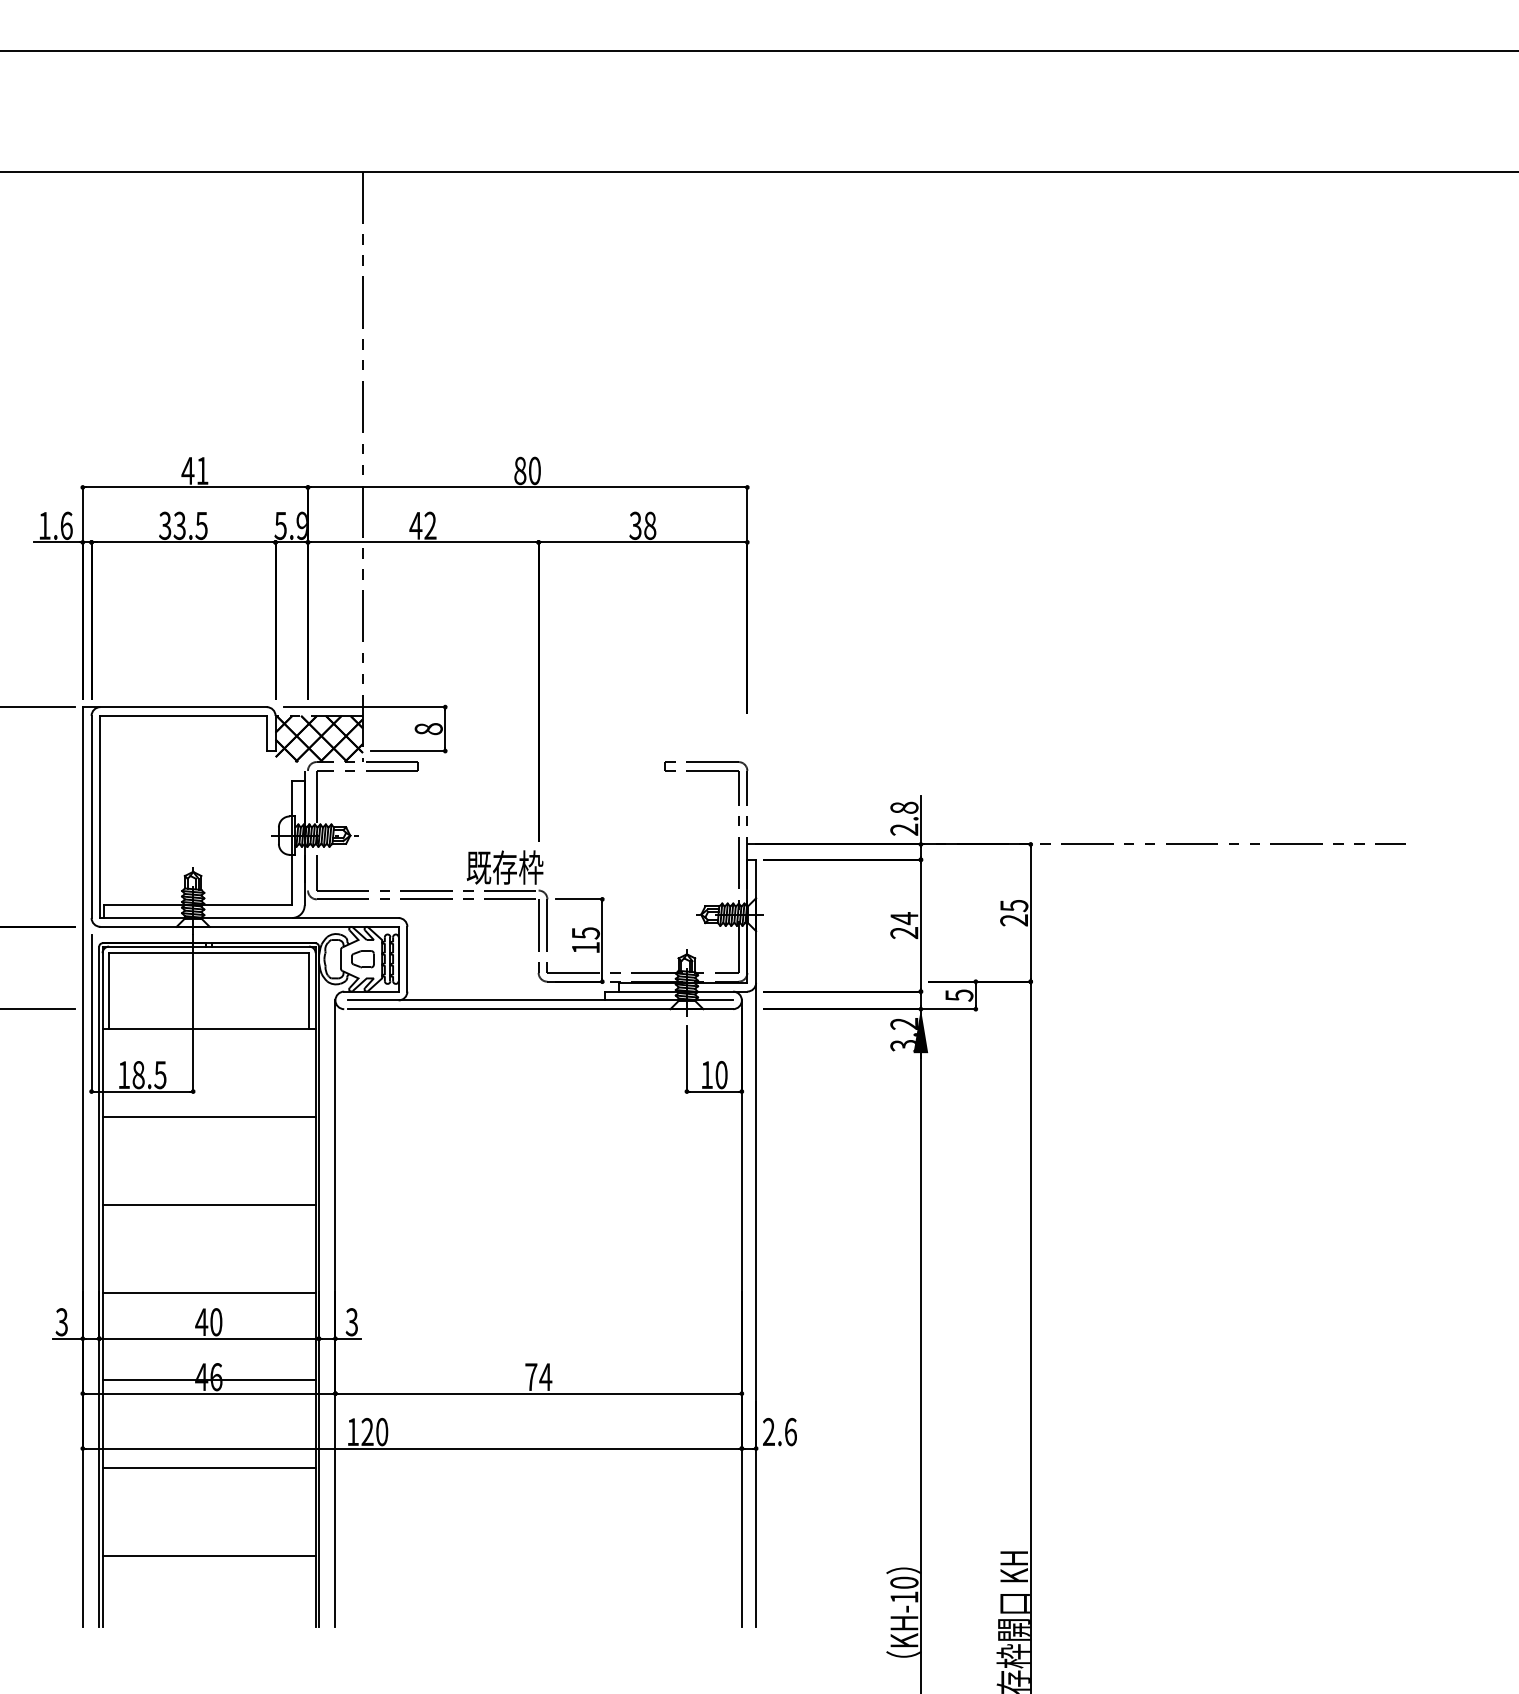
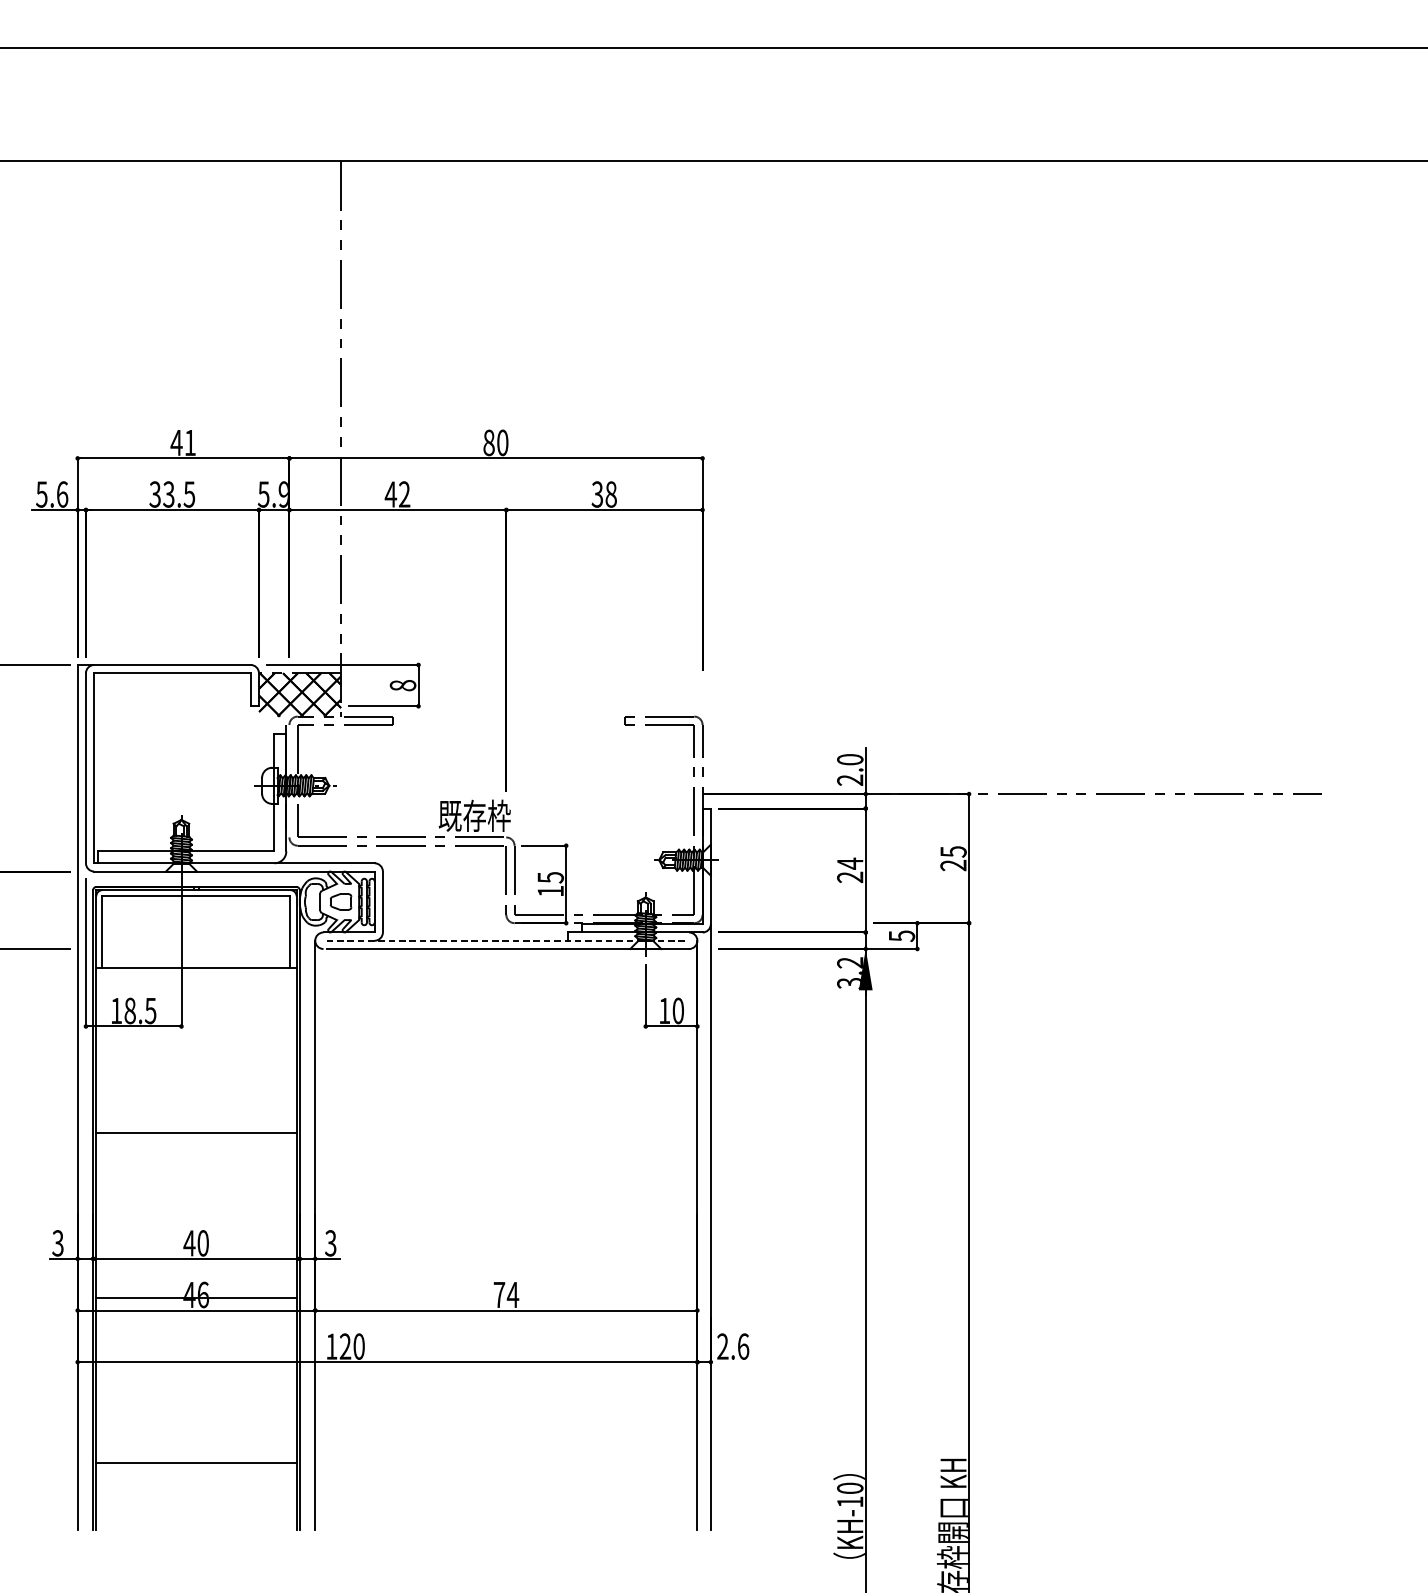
text: (44, 525) -> (41, 494), 1.6 -> 5.6
text: (904, 807) -> (850, 759), 2.8 -> 2.0
line: (540, 1000) -> (508, 940), solid -> dashed
line: (208, 1116) -> (195, 1049), removed
line: (208, 1292) -> (195, 1215), removed
line: (208, 1468) -> (195, 1380), removed

